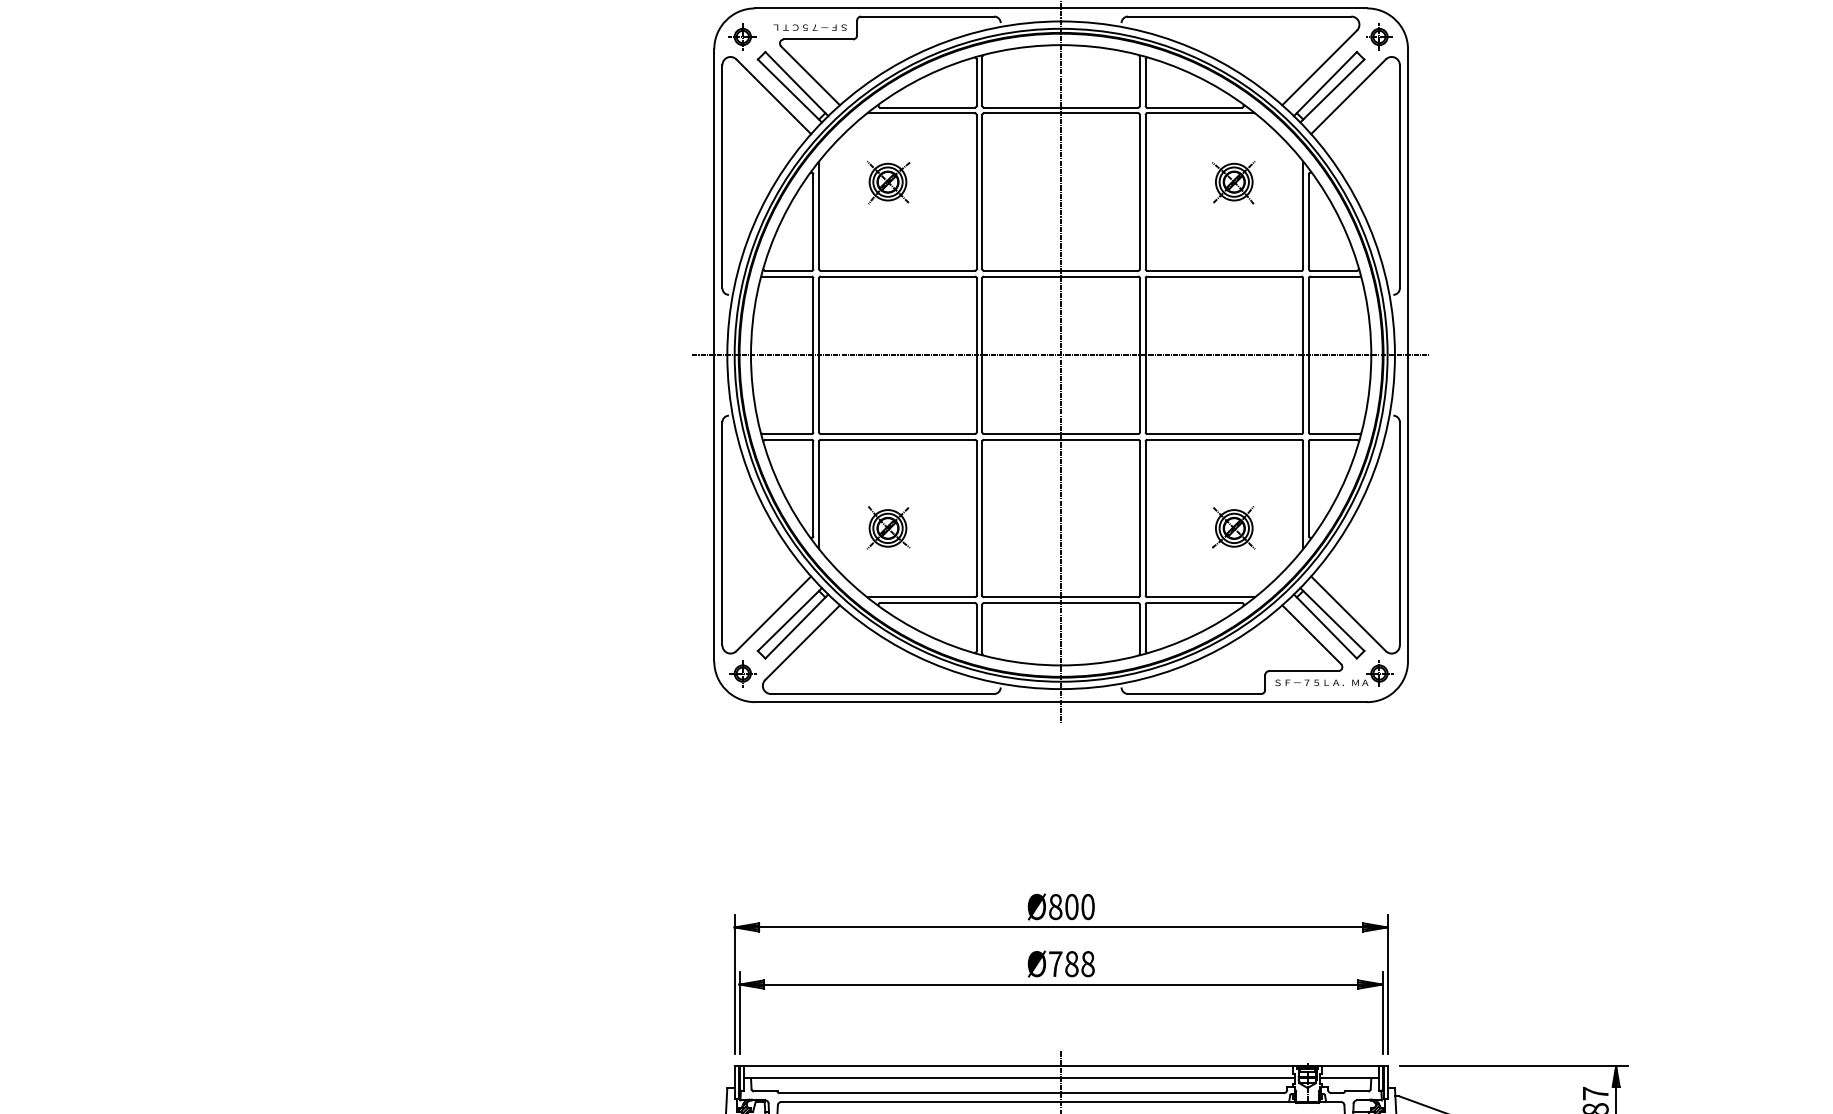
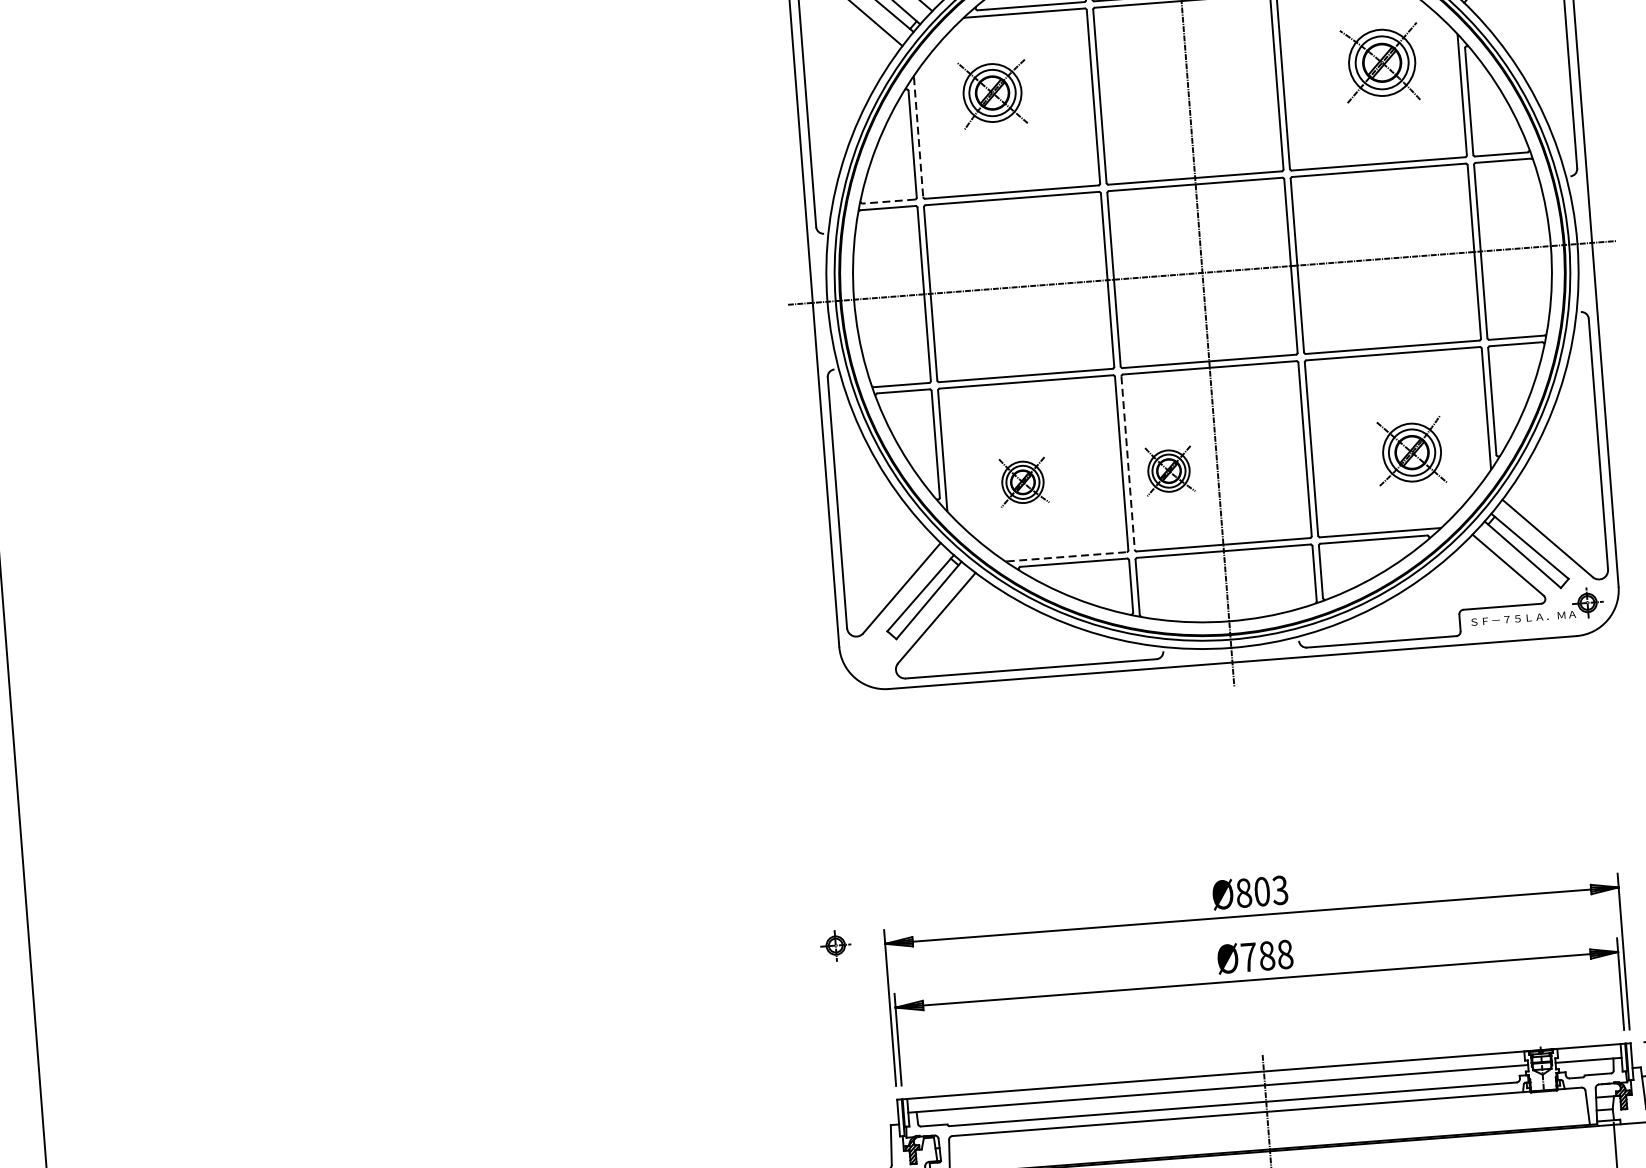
part: (888, 182) -> (993, 93), size x1.4
part: (1233, 182) -> (1381, 63), size x1.6
line: (819, 216) -> (919, 137), solid -> dashed
line: (788, 270) -> (888, 201), solid -> dashed
line: (982, 519) -> (1128, 464), solid -> dashed
part: (1018, 527) -> (1169, 470), added
part: (1233, 527) -> (1410, 451), size x1.4
line: (922, 597) -> (1067, 556), solid -> dashed
part: (742, 673) -> (835, 945), moved
text: (1087, 907) -> (1279, 890), Ø800 -> Ø803

